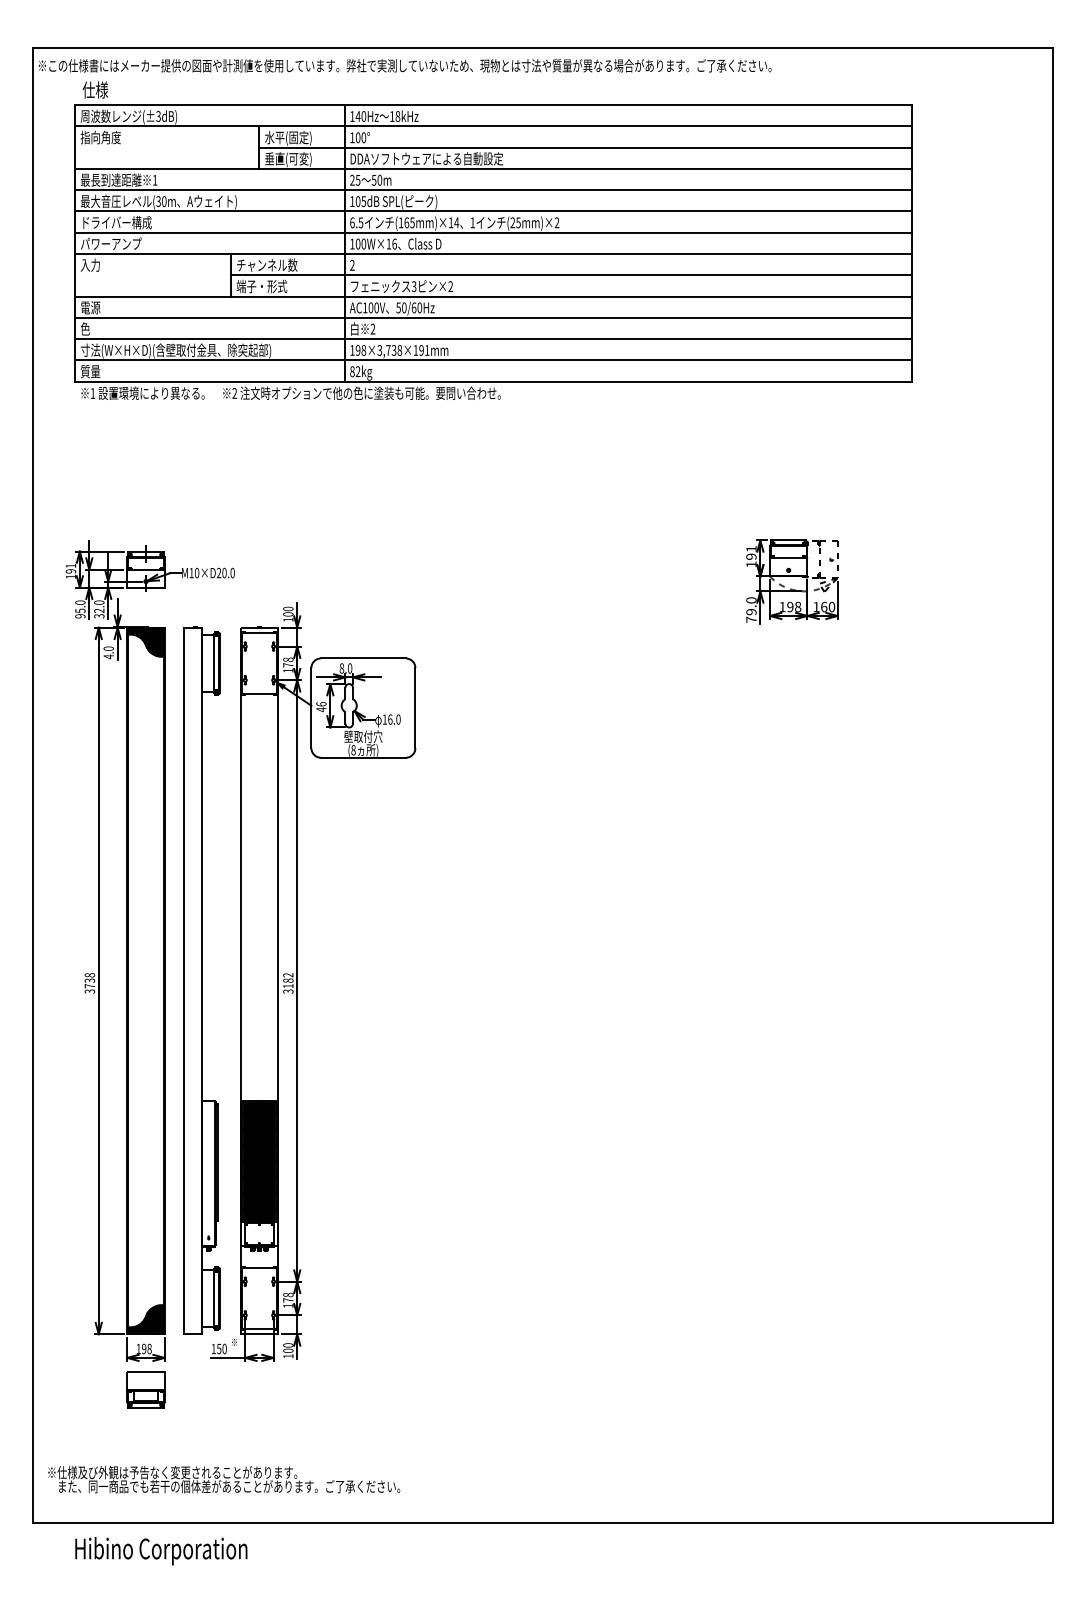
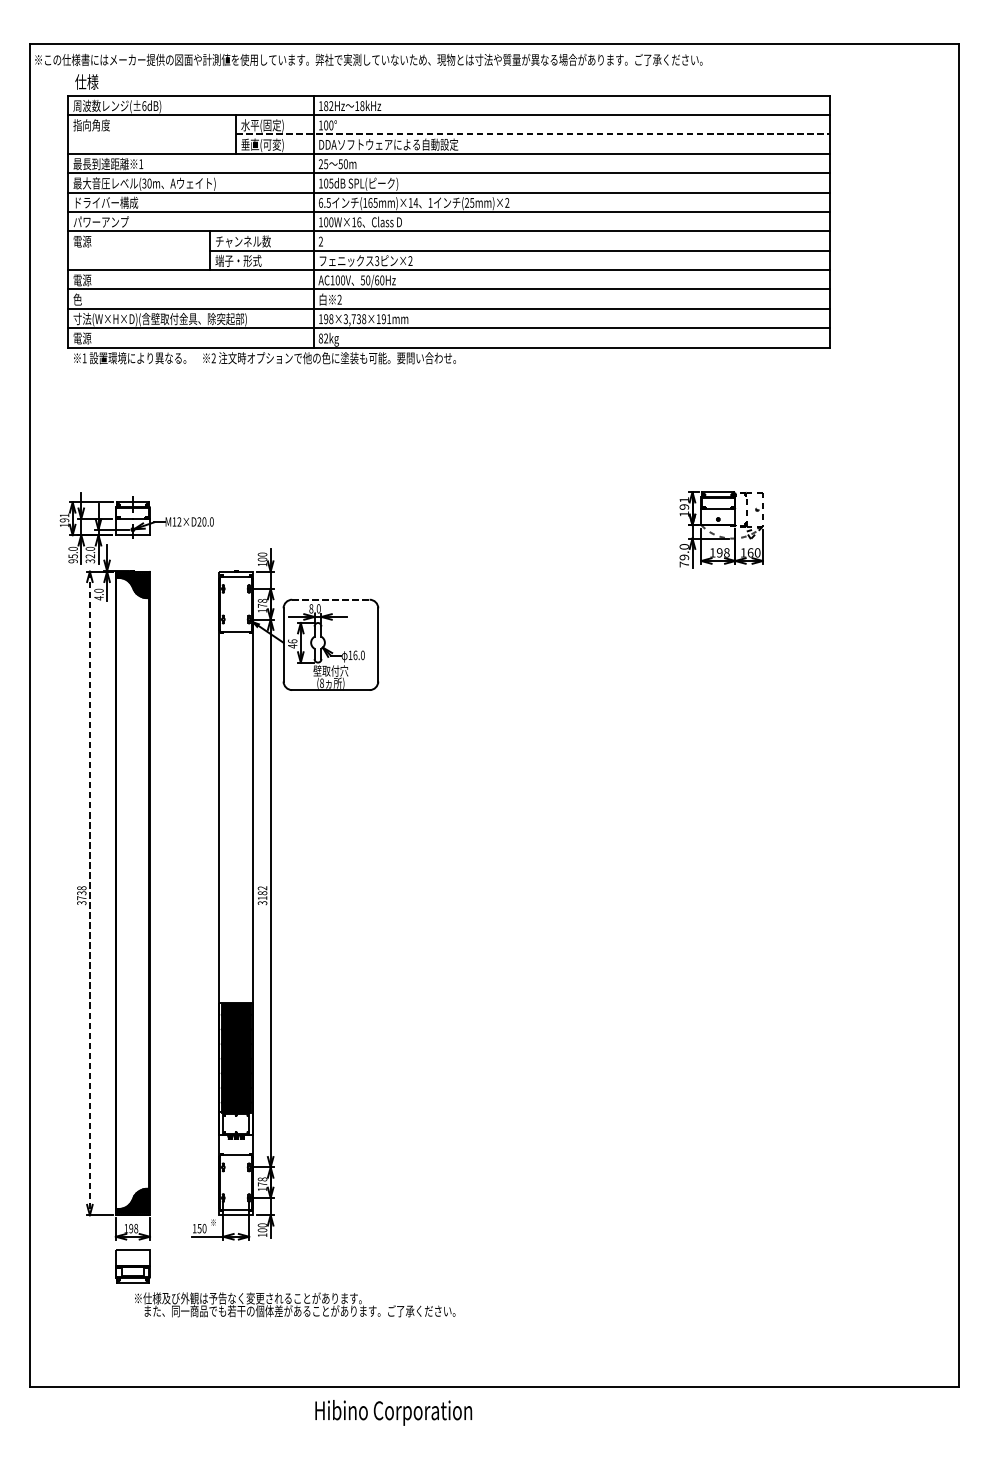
text: (158, 116) -> (144, 106), (±3dB) -> (±6dB)
text: (360, 116) -> (328, 106), 140Hz -> 182Hz
line: (586, 147) -> (534, 134), solid -> dashed
text: (90, 264) -> (82, 240), 入力 -> 電源
text: (90, 371) -> (82, 338), 質量 -> 電源
text: (196, 573) -> (178, 522), M10×D20.0 -> M12×D20.0
line: (363, 658) -> (331, 599), solid -> dashed
part: (201, 980) -> (183, 893), removed
line: (98, 981) -> (89, 893), solid -> dashed
text: (224, 1479) -> (295, 1304), moved
text: (161, 1551) -> (393, 1413), moved

